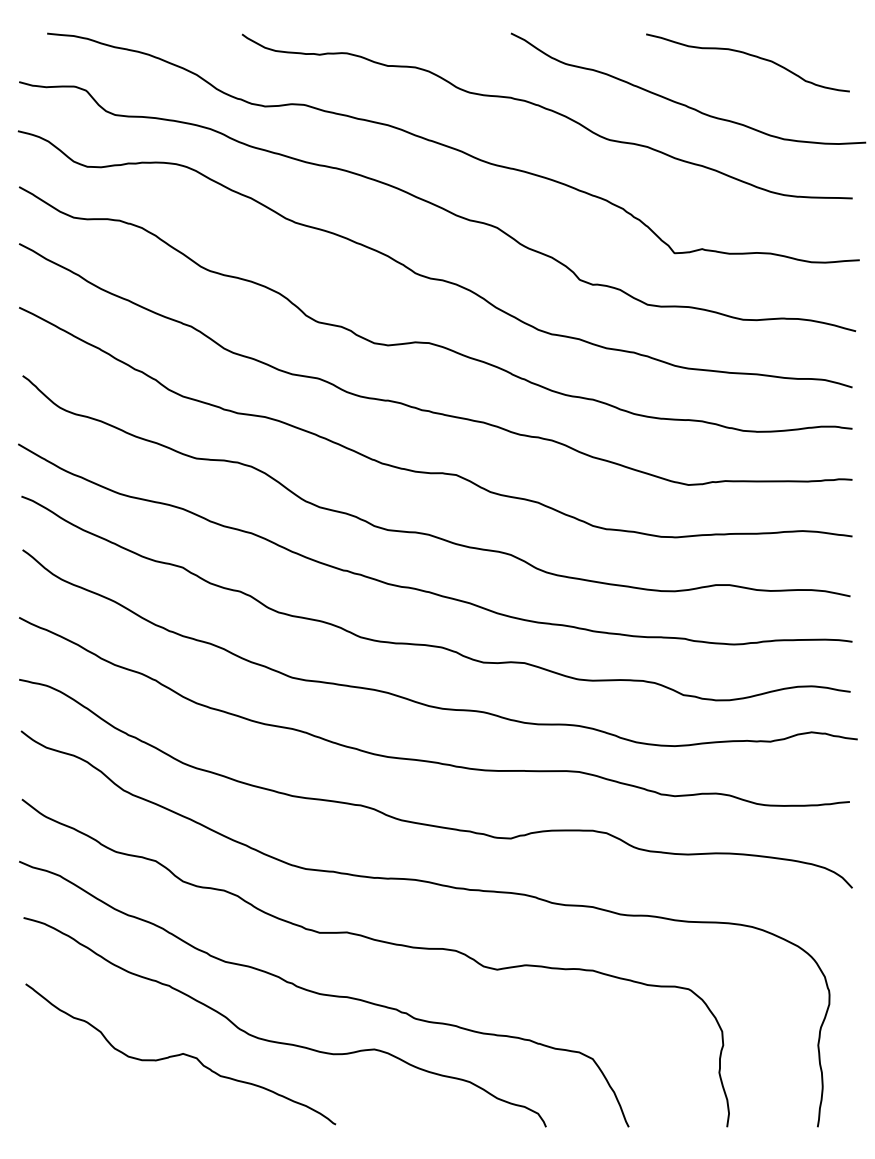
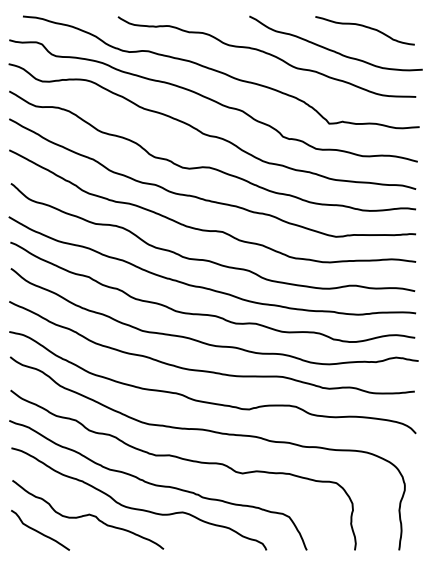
curve: (81, 1088) -> (39, 531), added

